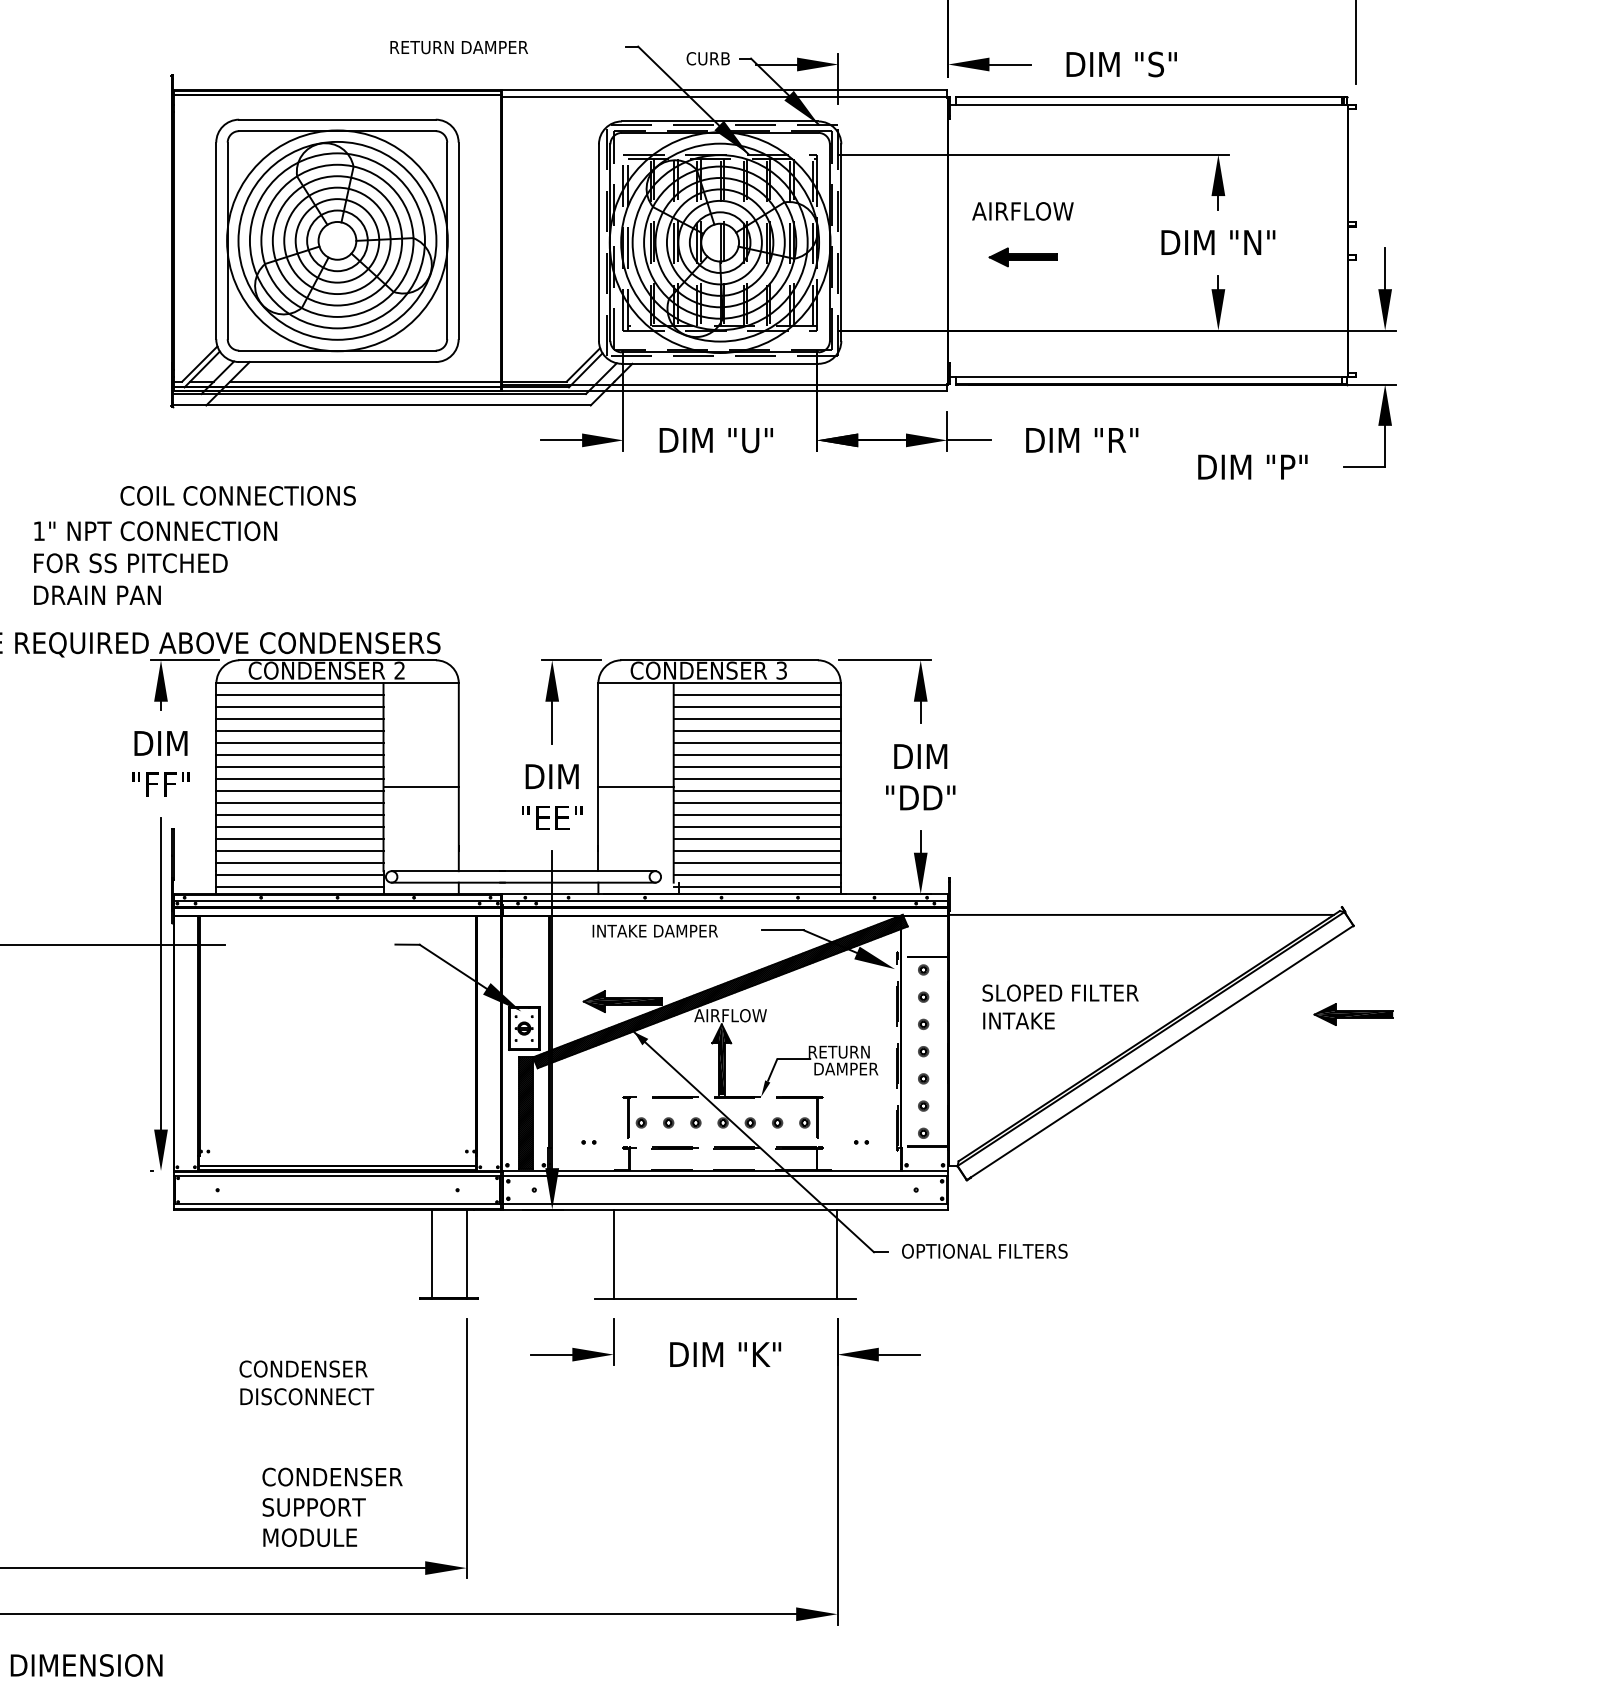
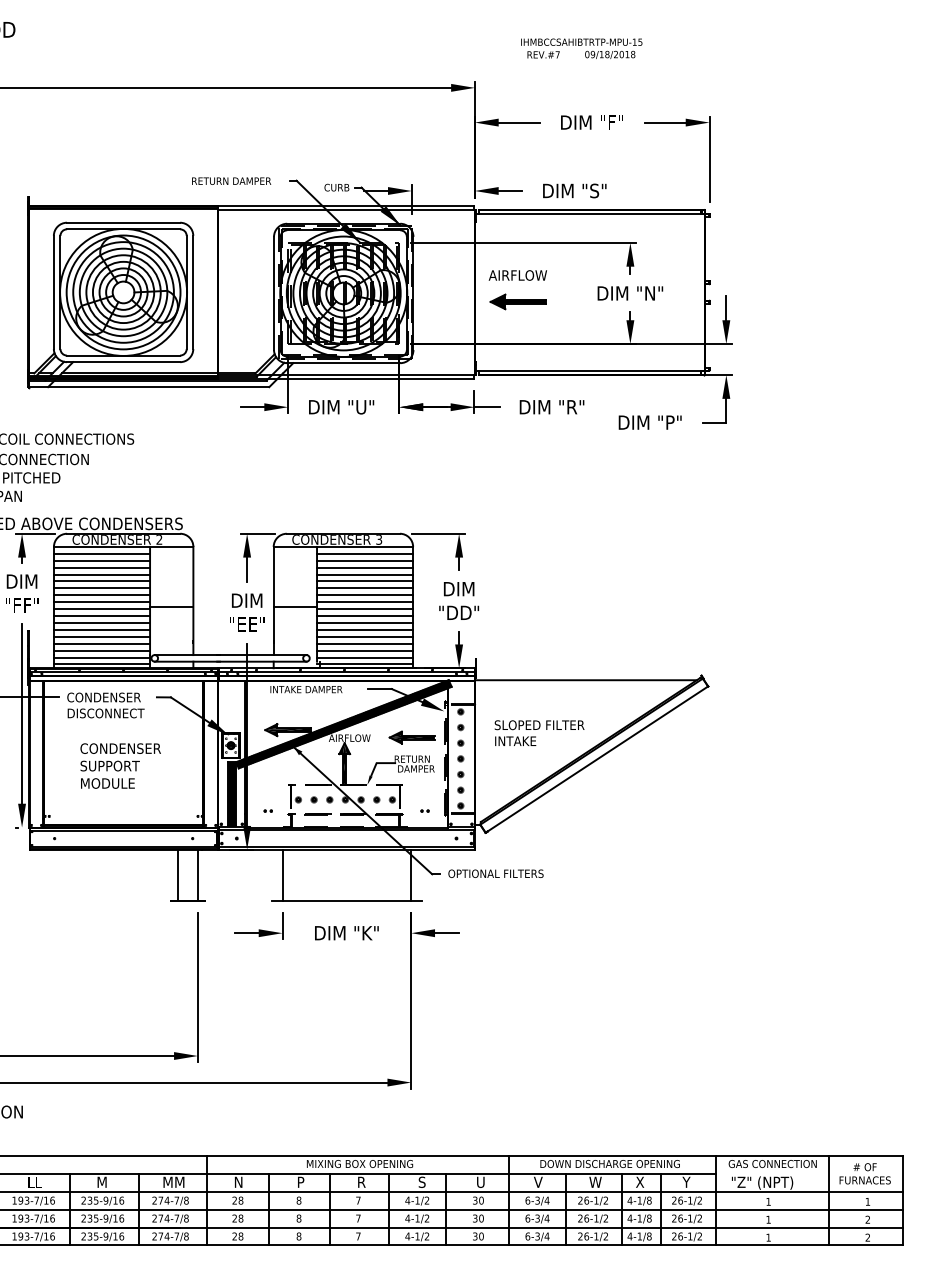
text: (458, 46) -> (231, 180), moved
part: (1022, 256) -> (517, 301), size x1.43
part: (1352, 1014) -> (411, 737), moved
text: (306, 1382) -> (105, 705), moved
text: (332, 1506) -> (120, 765), moved

